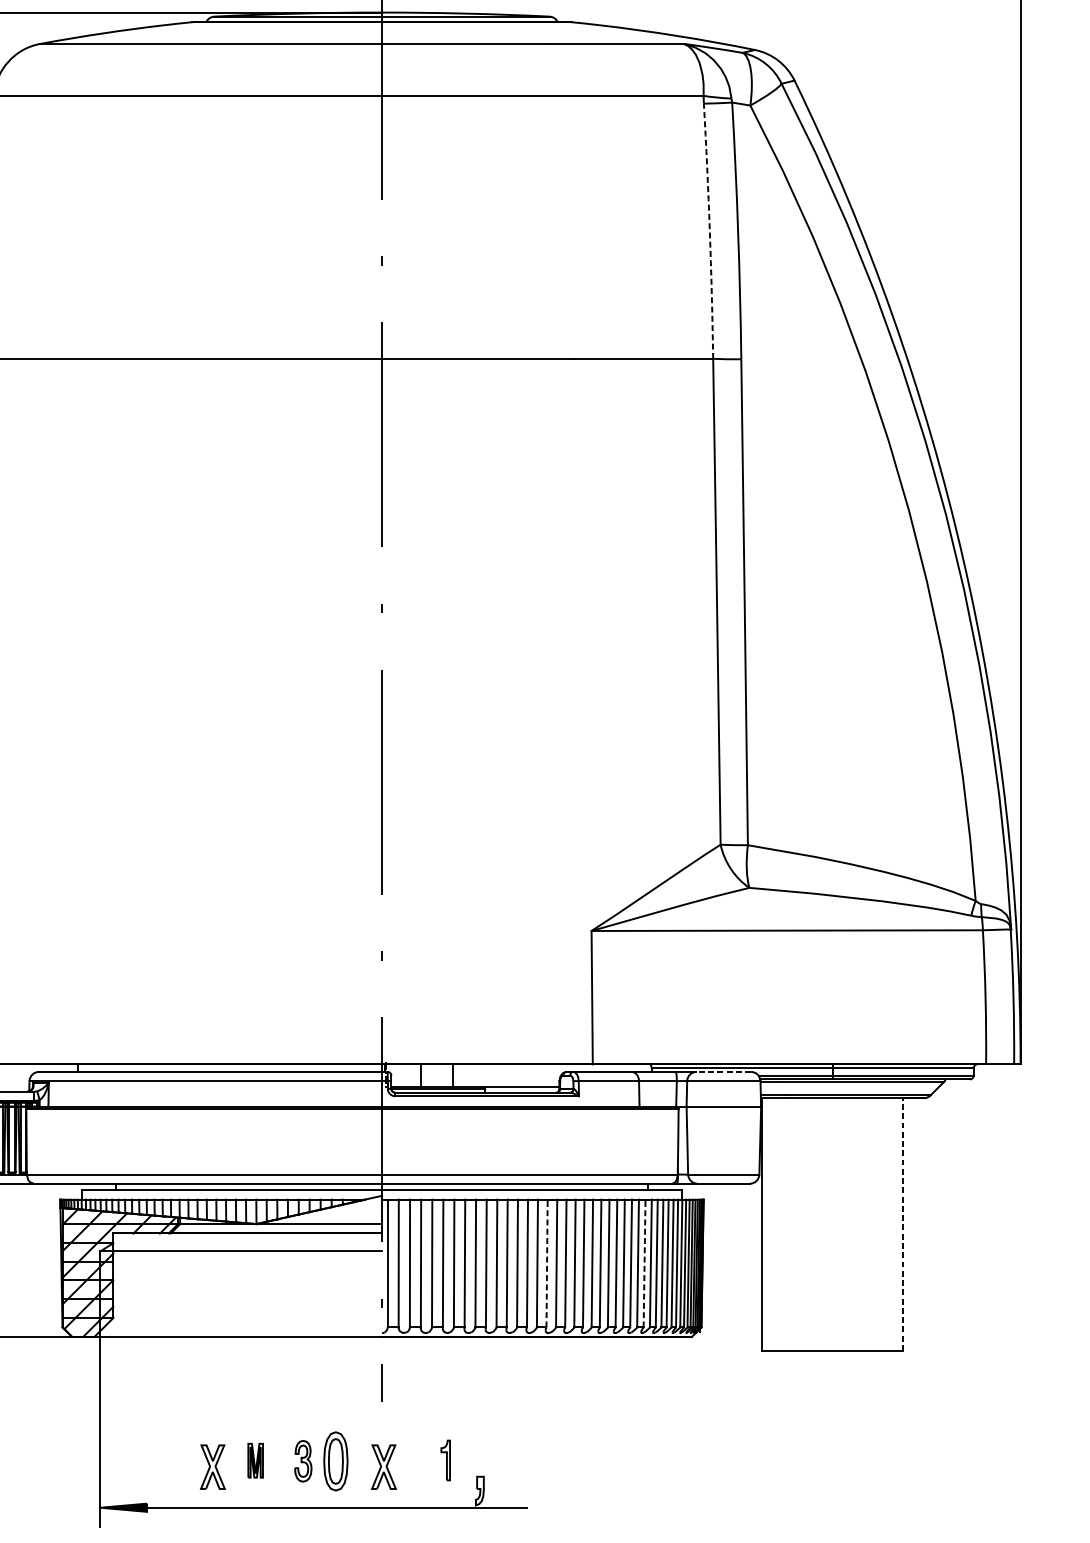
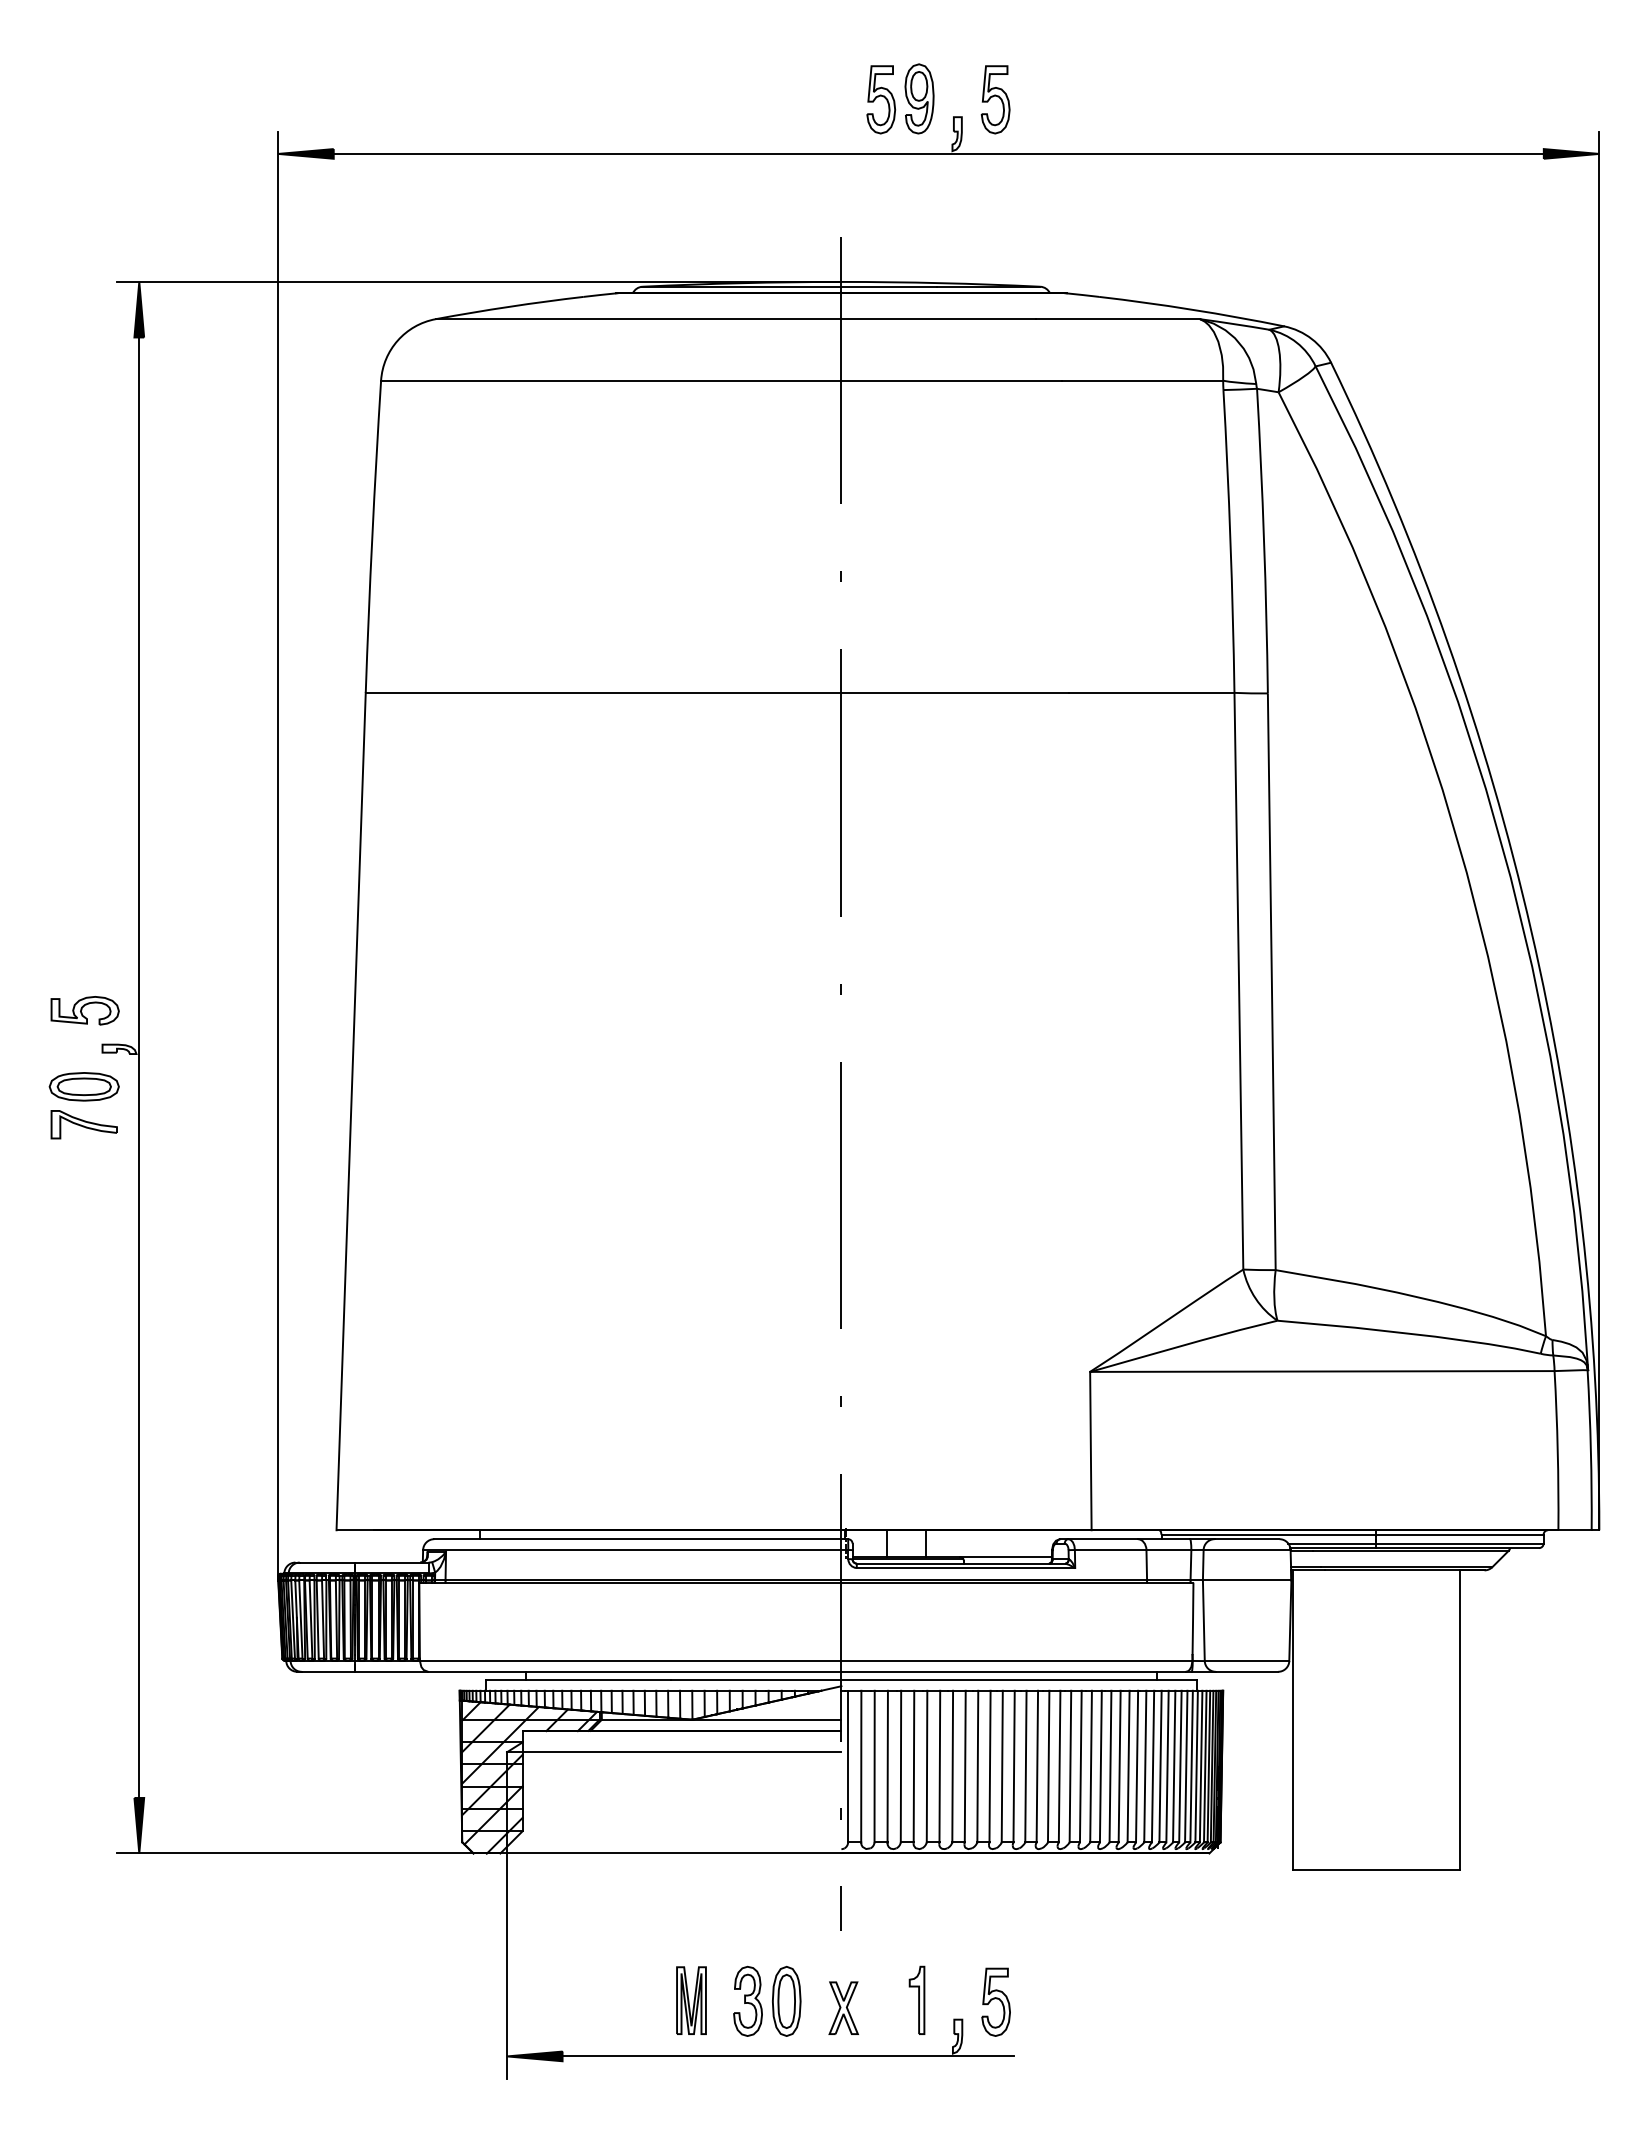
arc: (709, 231) -> (1230, 541), dashed -> solid
line: (723, 1072) -> (1246, 1539), dashed -> solid
line: (903, 1224) -> (1460, 1720), dashed -> solid
line: (547, 1263) -> (1037, 1766), dashed -> solid
line: (644, 1263) -> (1153, 1766), dashed -> solid
part: (445, 1459) -> (916, 1999), size x1.43
part: (255, 1460) -> (691, 2000), size x1.67
part: (302, 1460) -> (747, 2000), size x1.43
part: (511, 1461) -> (995, 2001), added
part: (212, 1466) -> (640, 2007), removed

